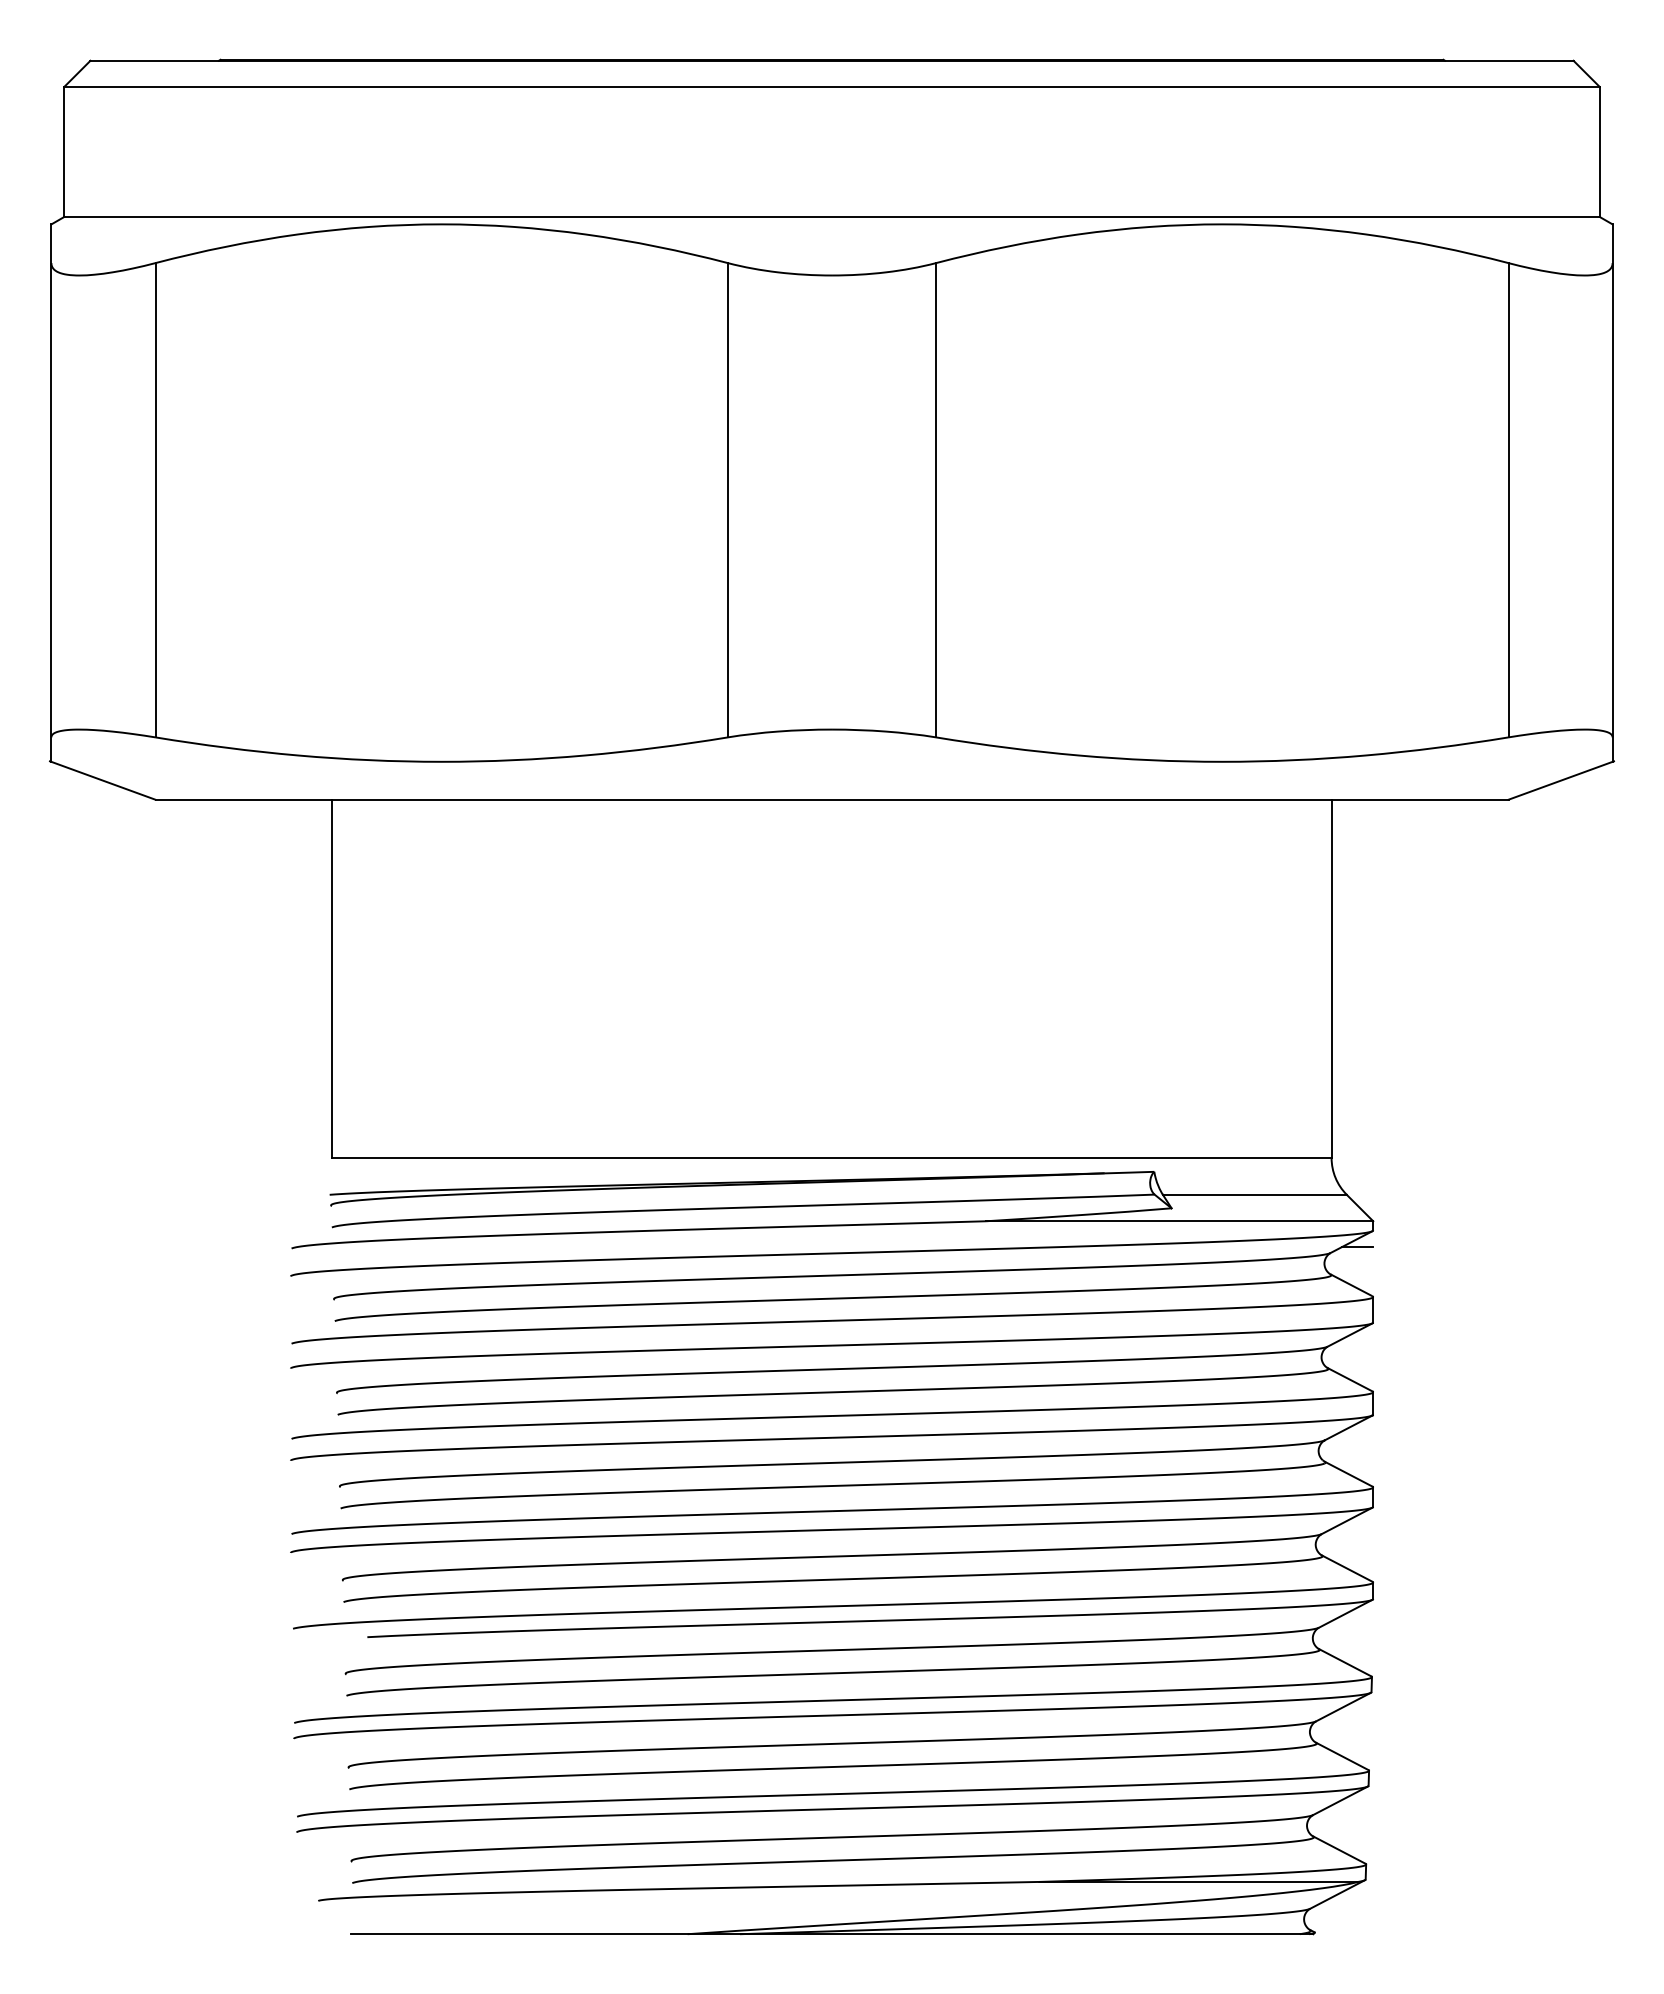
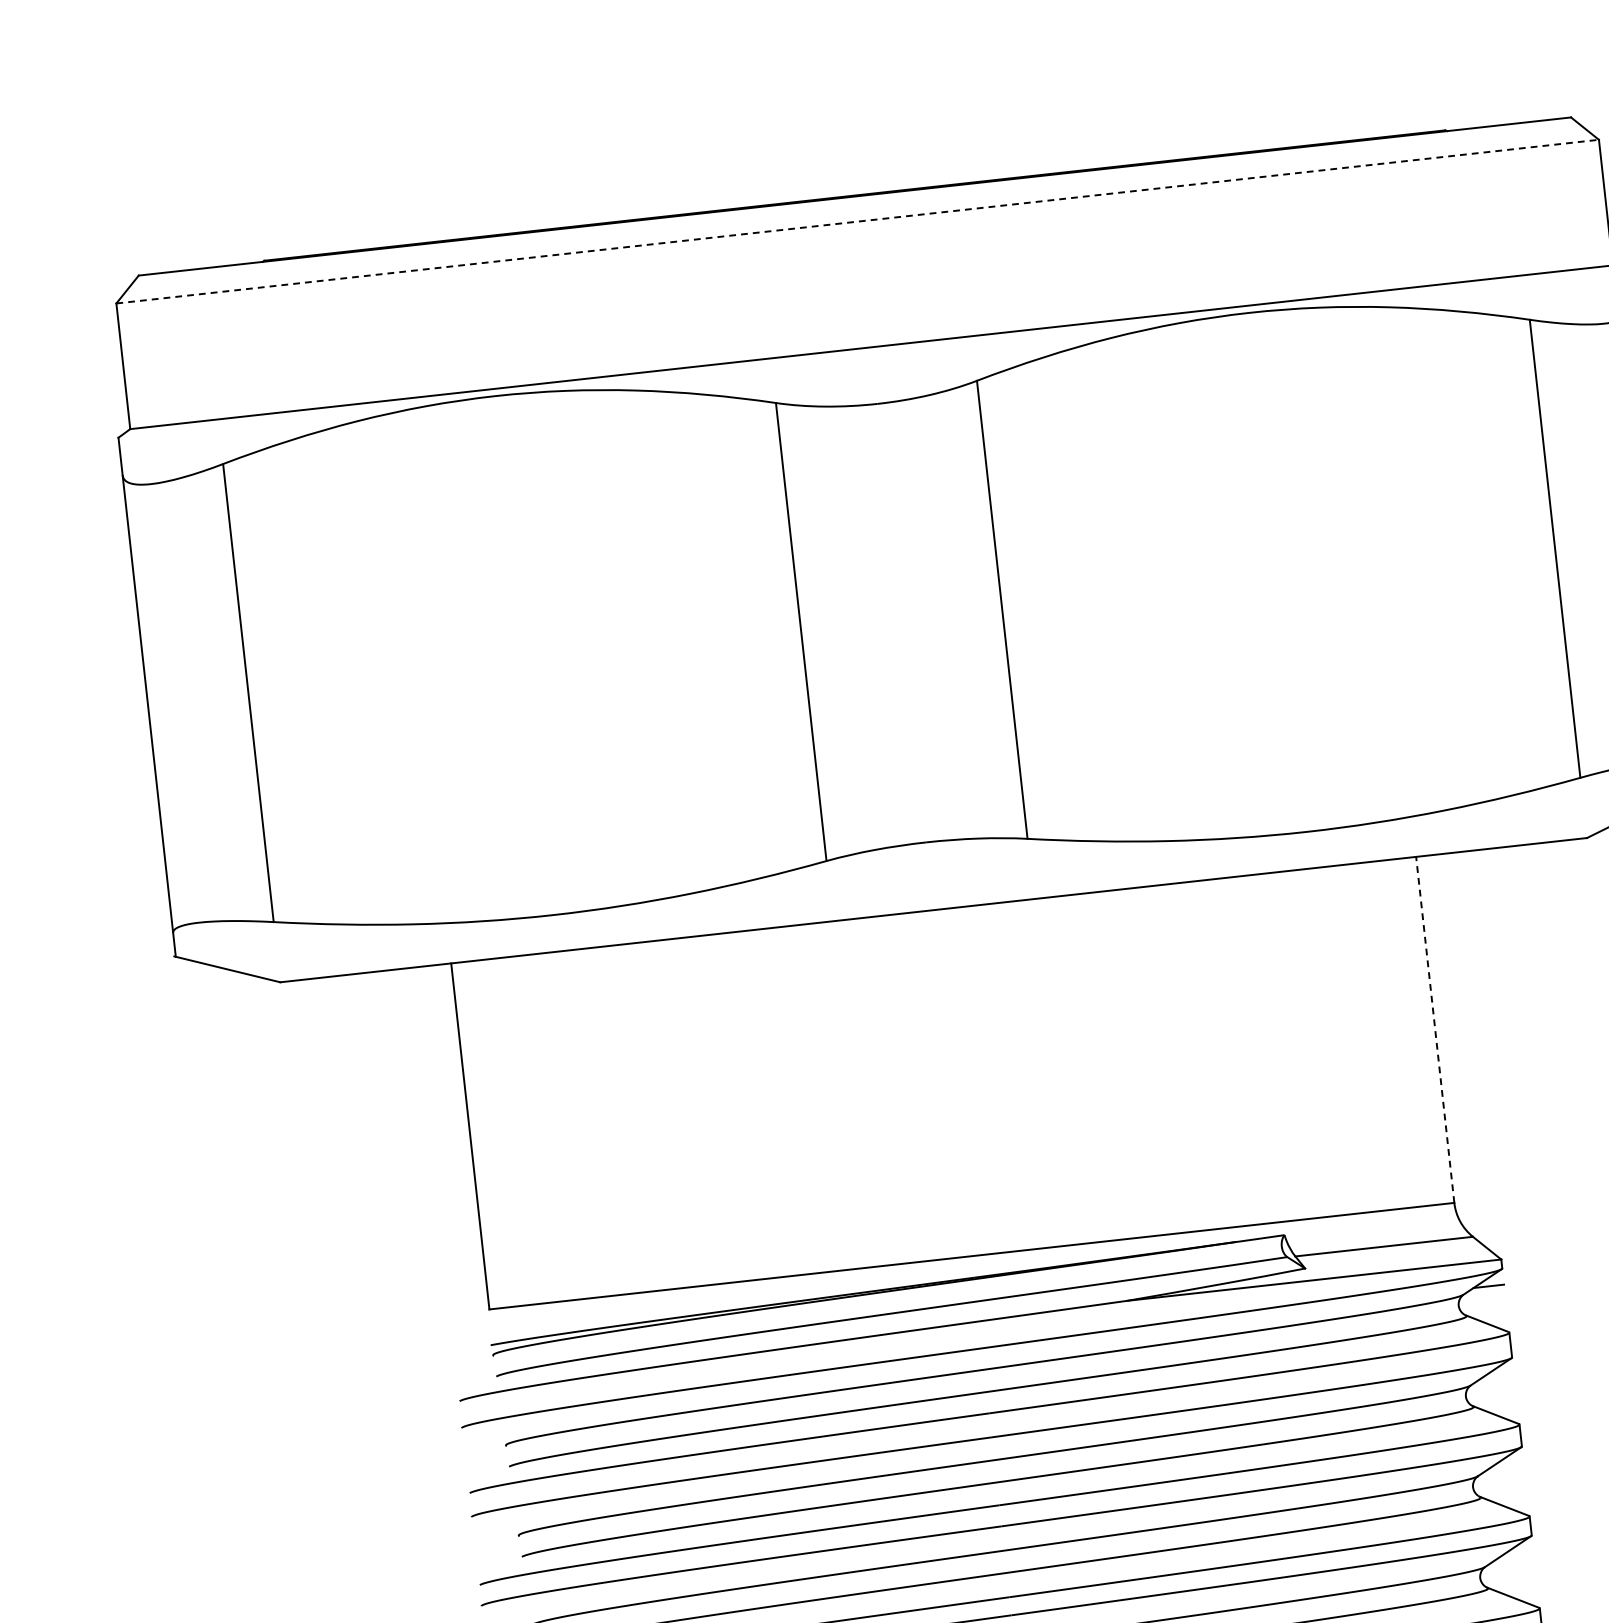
line: (832, 86) -> (858, 221), solid -> dashed
line: (1331, 978) -> (1435, 1029), solid -> dashed

